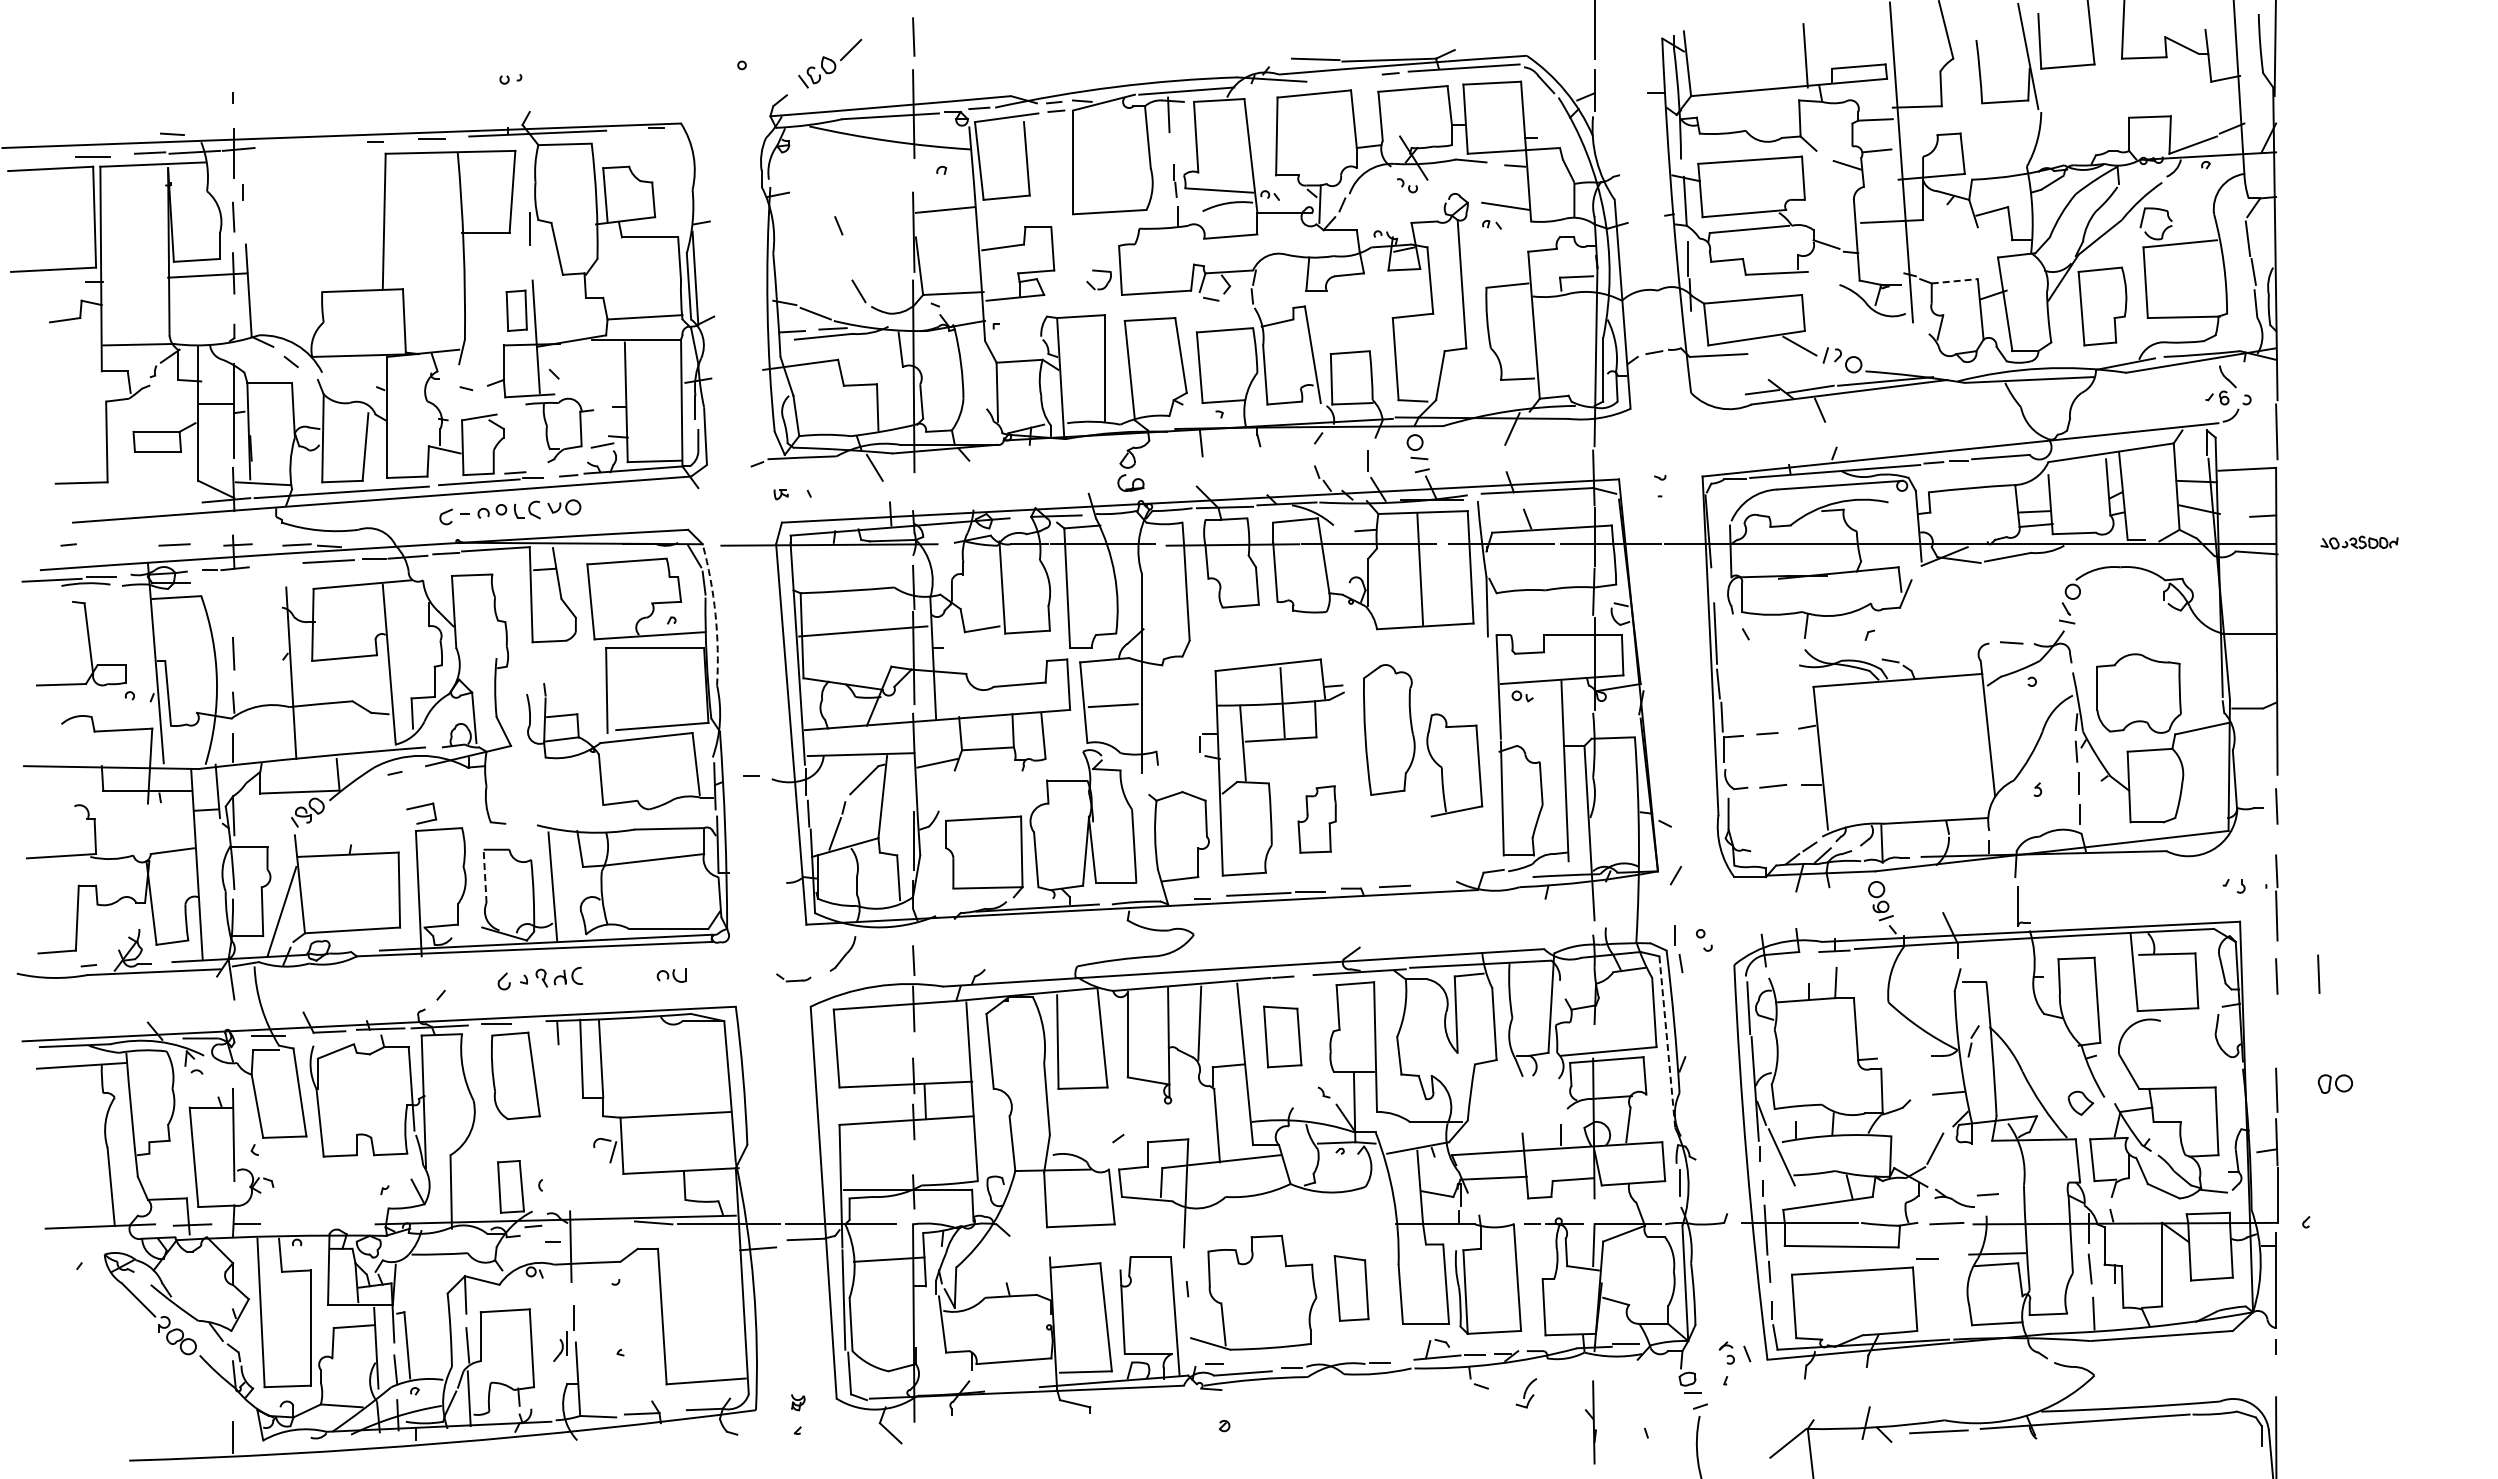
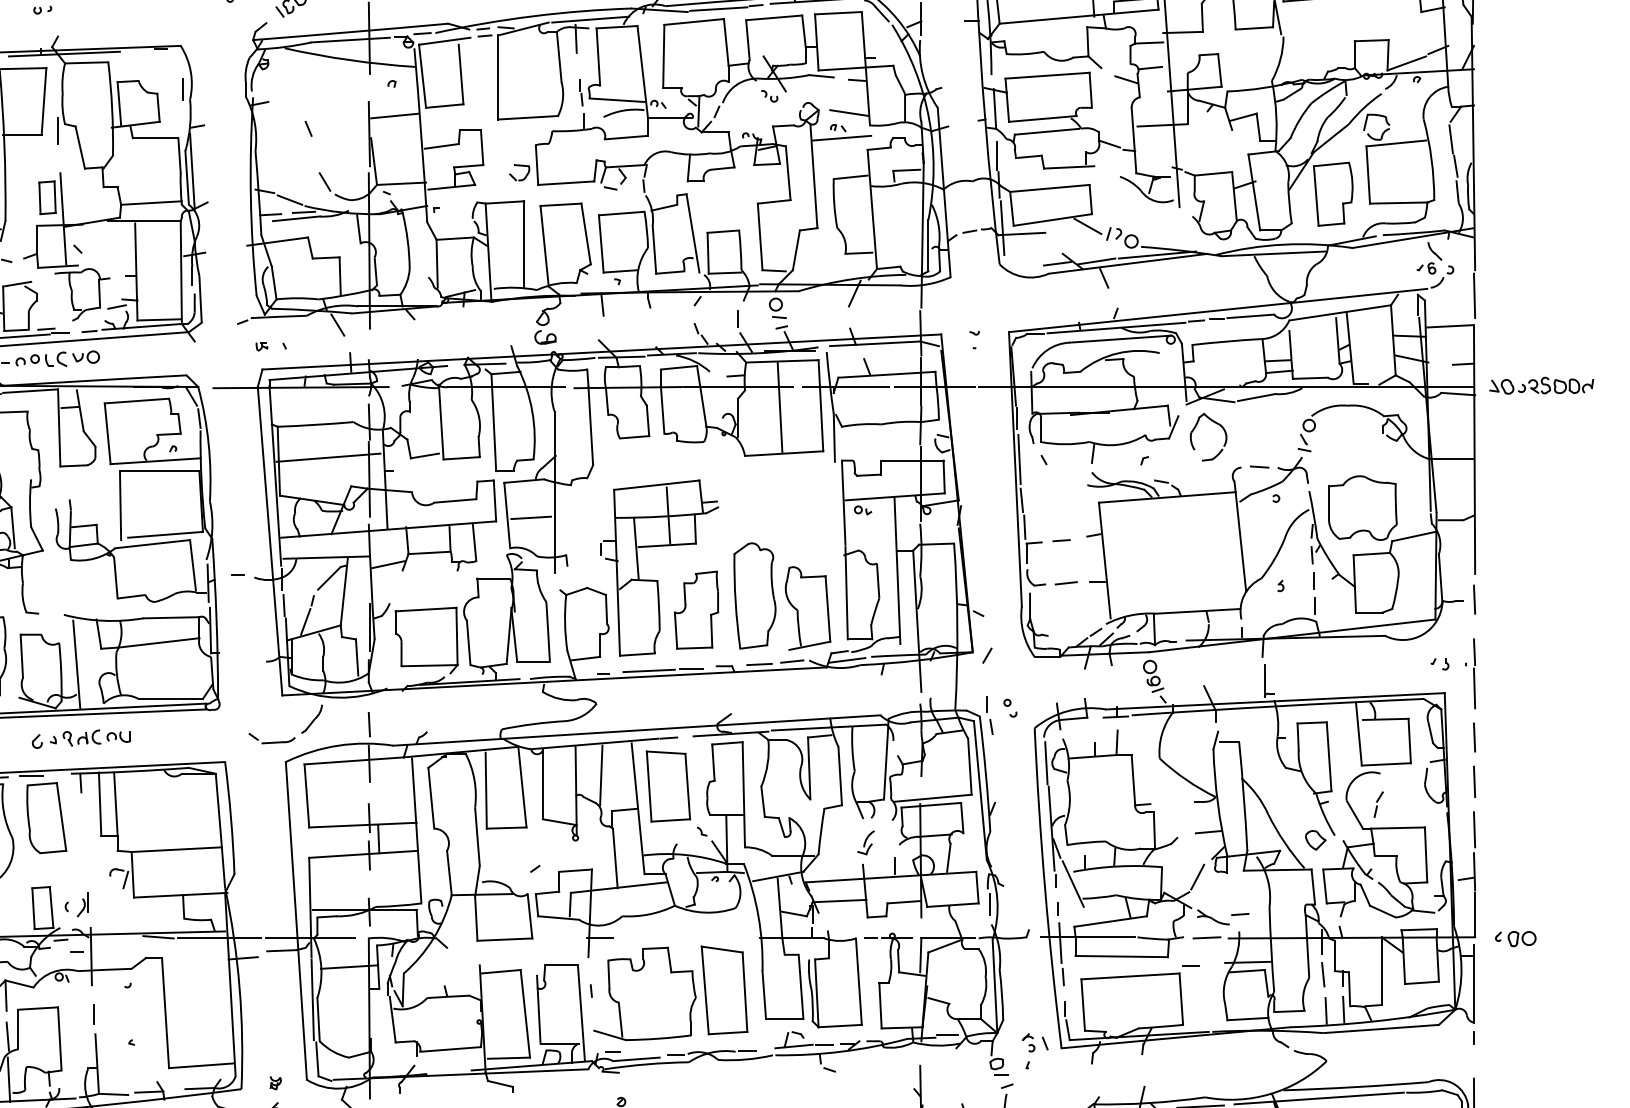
line: (1344, 77) -> (718, 8), added
line: (683, 176) -> (182, 88), added
line: (1496, 237) -> (841, 138), added
line: (1955, 281) -> (1214, 174), dashed -> solid
line: (1694, 348) -> (1002, 228), added
part: (2359, 542) -> (1541, 385), size x1.67
line: (1712, 583) -> (1017, 418), added
part: (1957, 589) -> (1215, 423), added
arc: (715, 614) -> (208, 443), dashed -> solid
part: (1389, 729) -> (755, 595), moved
part: (1454, 765) -> (807, 608), moved
part: (1316, 819) -> (695, 610), size x1.43
line: (485, 876) -> (22, 656), dashed -> solid
line: (1502, 881) -> (846, 660), added
line: (1435, 882) -> (792, 661), added
line: (2318, 973) -> (1474, 781), moved
part: (671, 975) -> (118, 736), moved
part: (793, 977) -> (271, 738), size x1.67
part: (1282, 1036) -> (668, 786), size x1.43
part: (1973, 1041) -> (1378, 804), moved
line: (1667, 1042) -> (980, 791), dashed -> solid
part: (2334, 1083) -> (1521, 938), moved
line: (1198, 1224) -> (600, 938), added
part: (1351, 1288) -> (724, 990), size x1.67
line: (2115, 1312) -> (1343, 1009), added
part: (560, 1346) -> (82, 904), moved
part: (1526, 1393) -> (866, 842), moved

